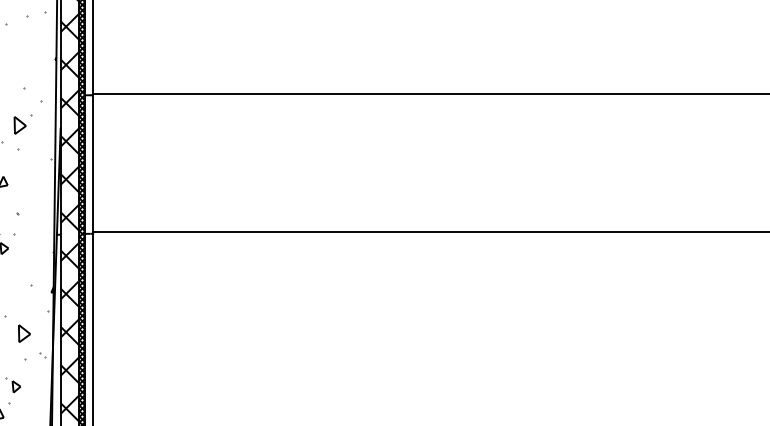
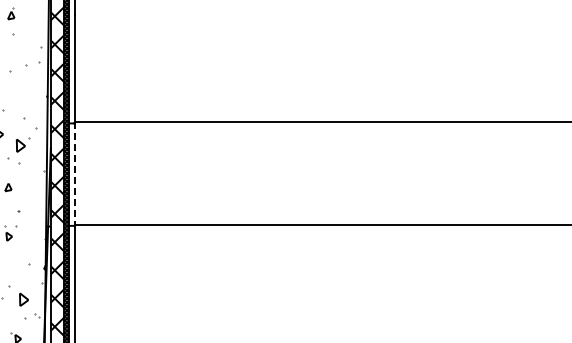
line: (93, 164) -> (75, 174), solid -> dashed

